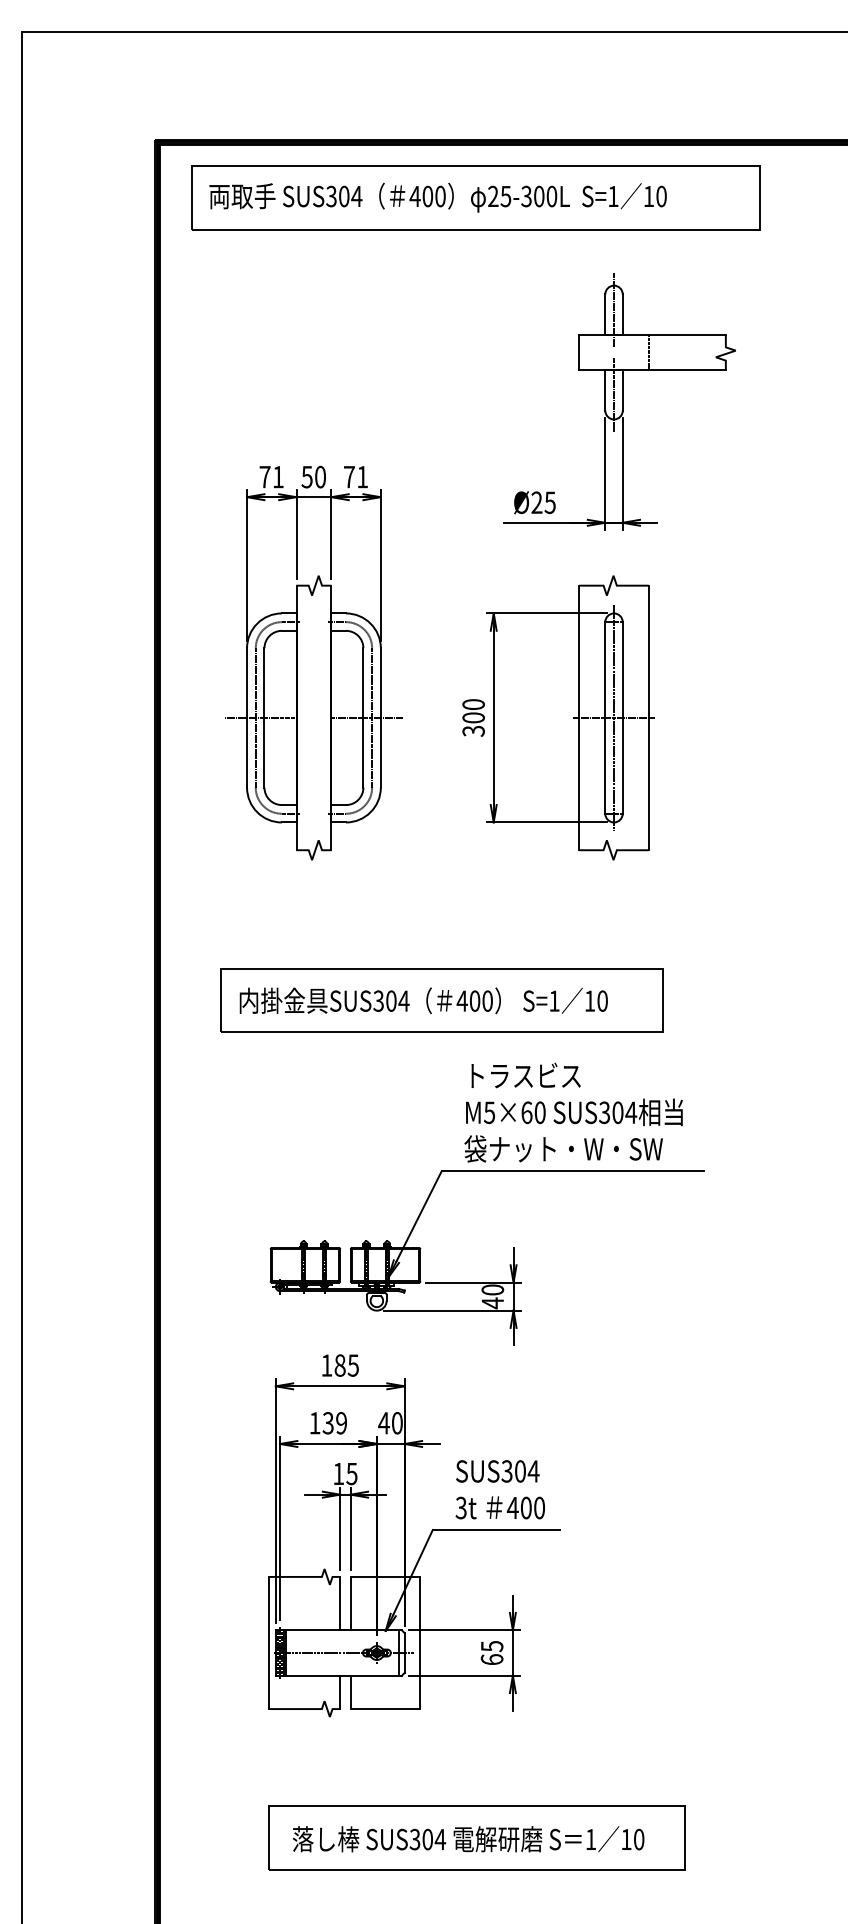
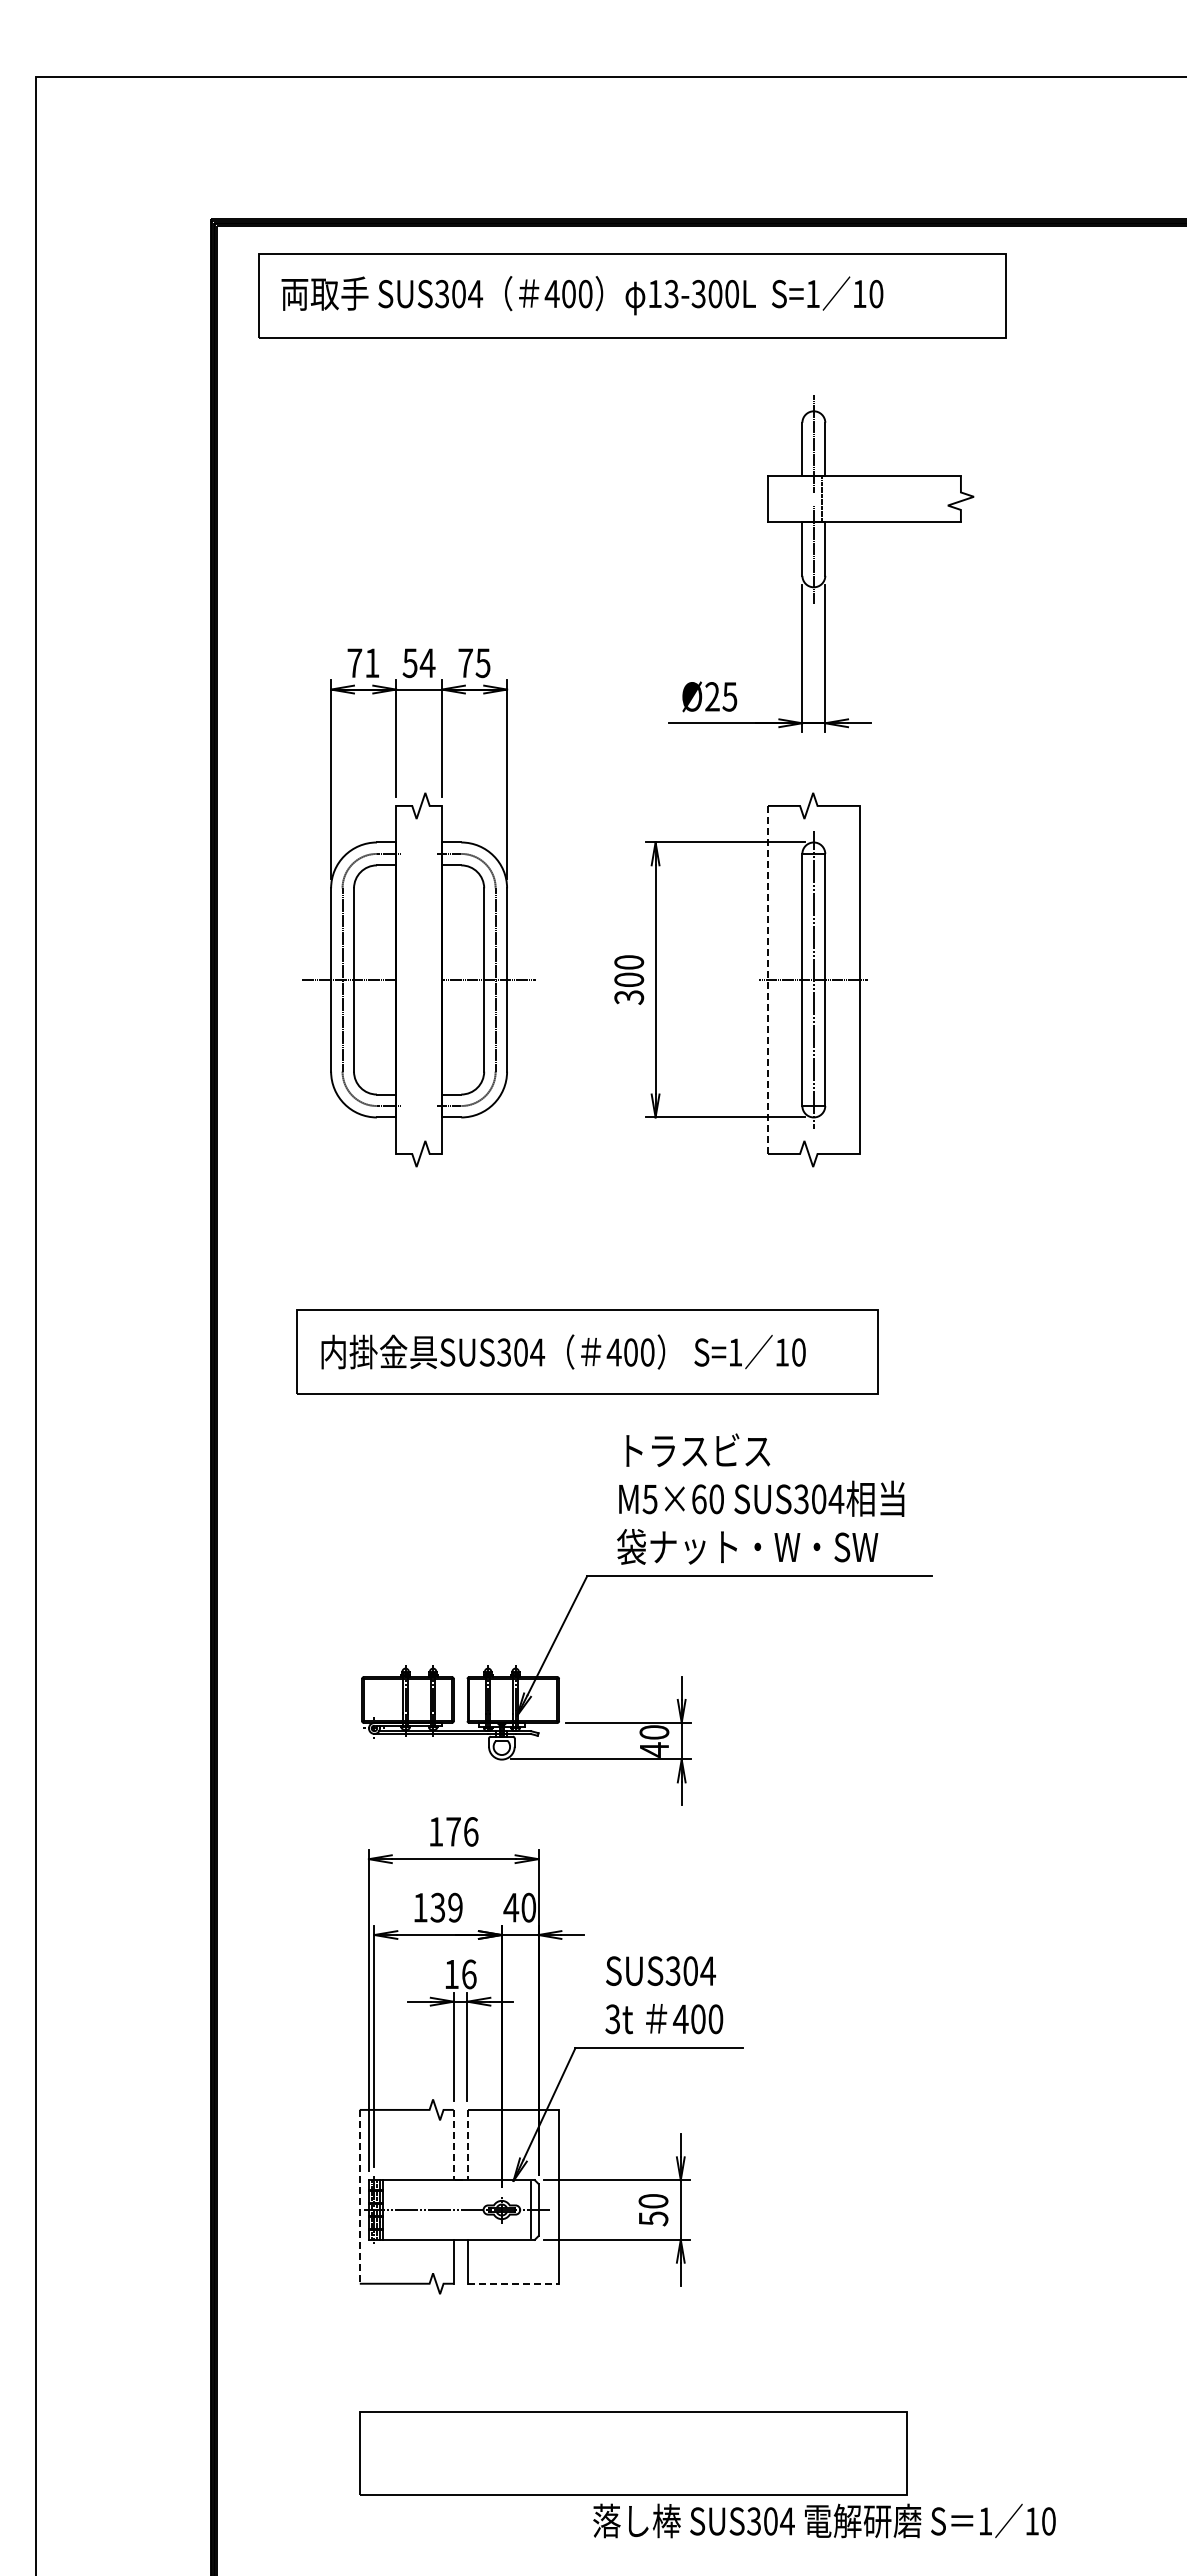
text: (499, 196) -> (663, 293), 25-300L -> 13-300L
line: (648, 352) -> (821, 499), moved
text: (320, 477) -> (427, 663), 50 -> 54
text: (362, 477) -> (482, 663), 71 -> 75
line: (578, 718) -> (767, 980), solid -> dashed
text: (346, 1365) -> (462, 1831), 185 -> 176
text: (351, 1473) -> (468, 1974), 15 -> 16
line: (340, 1603) -> (453, 2145), solid -> dashed
line: (350, 1603) -> (467, 2145), solid -> dashed
line: (268, 1642) -> (359, 2196), solid -> dashed
text: (492, 1653) -> (653, 2210), 65 -> 50
line: (385, 1708) -> (513, 2283), solid -> dashed
text: (468, 1838) -> (824, 2520), moved

